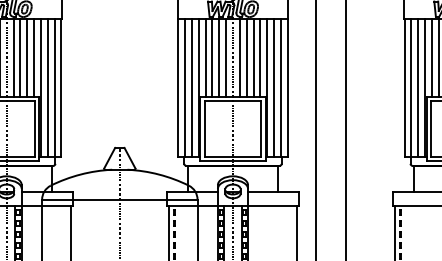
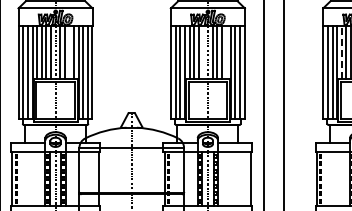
line: (27, 57) -> (69, 52), removed
line: (226, 57) -> (203, 52), removed
line: (260, 57) -> (226, 52), removed
line: (431, 57) -> (341, 52), solid -> dashed

